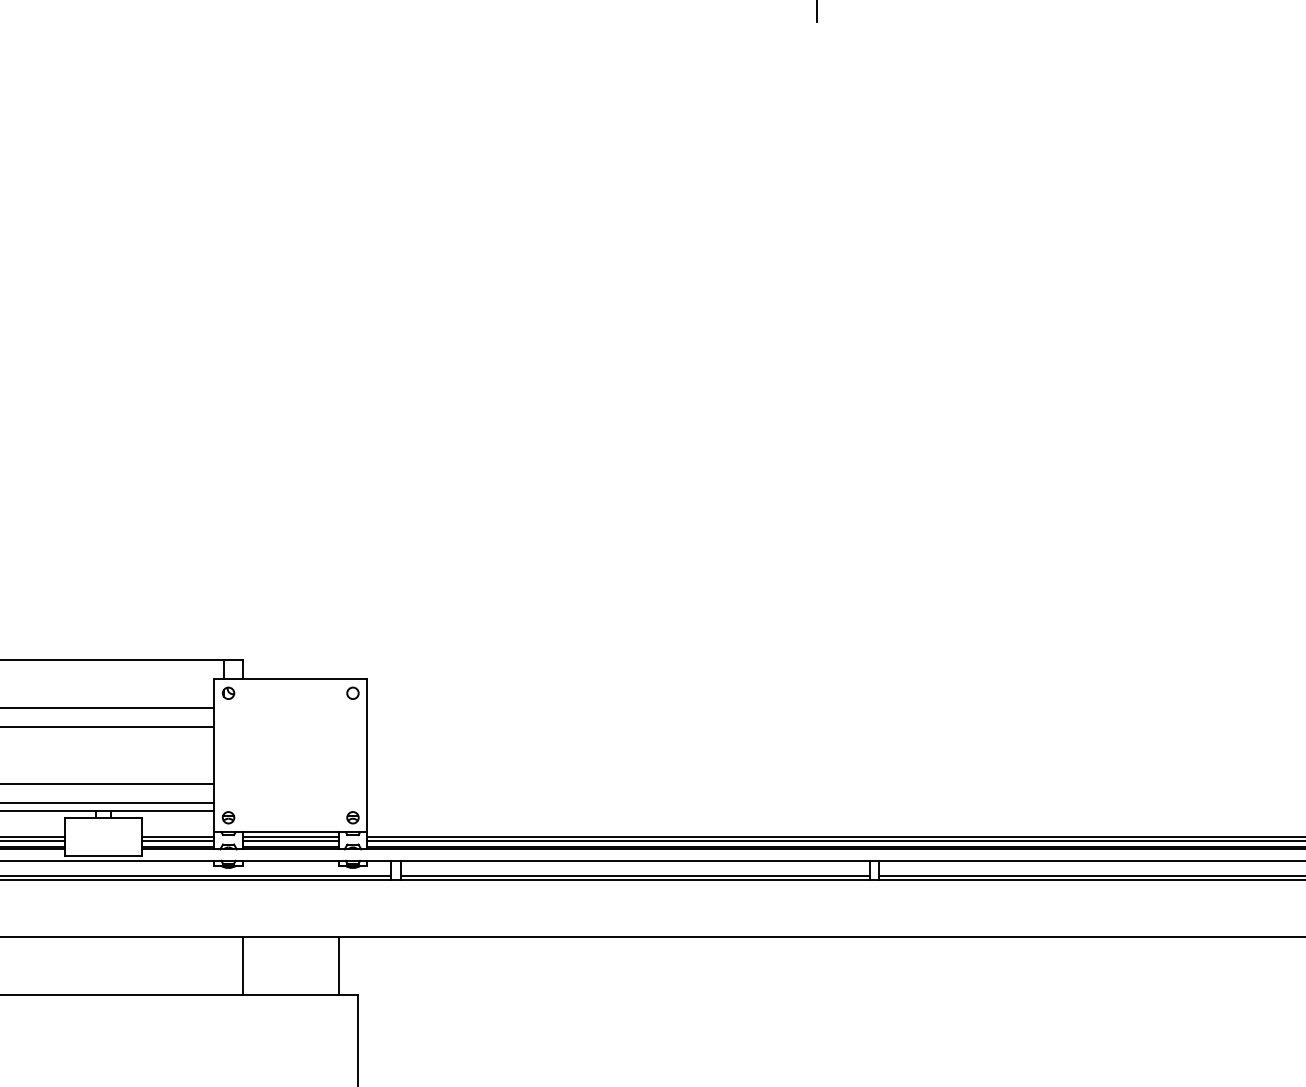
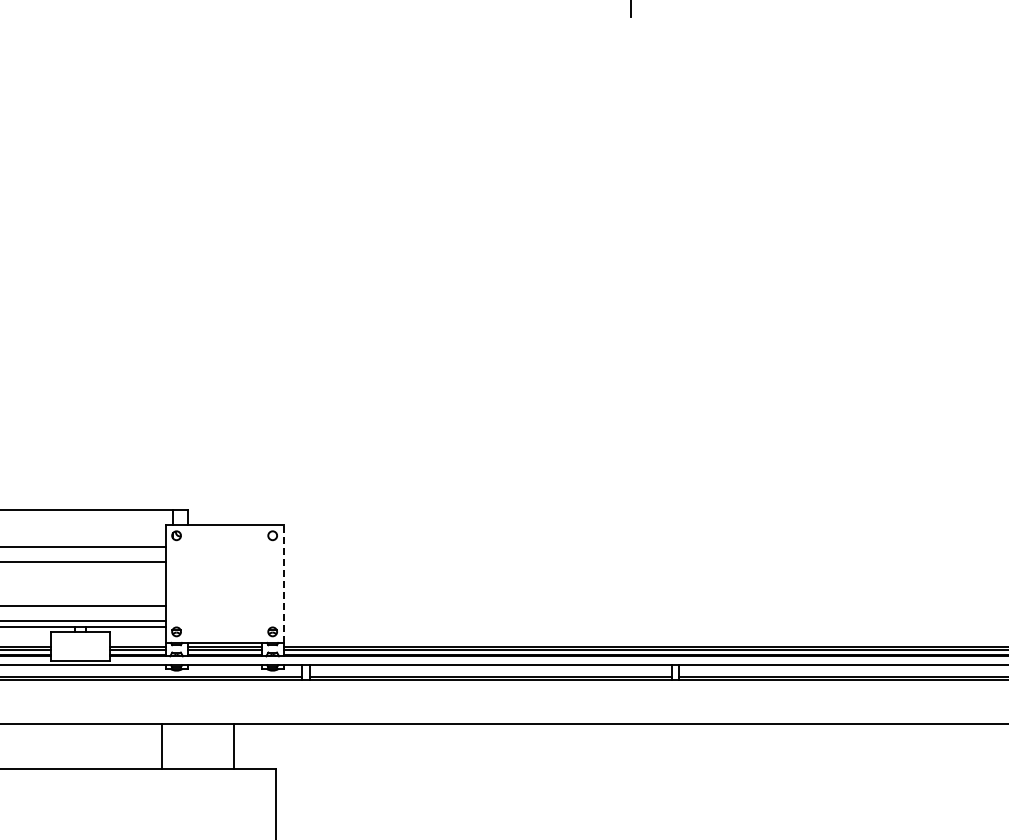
line: (366, 755) -> (283, 583), solid -> dashed
line: (242, 966) -> (161, 746), moved
line: (338, 966) -> (233, 746), moved

